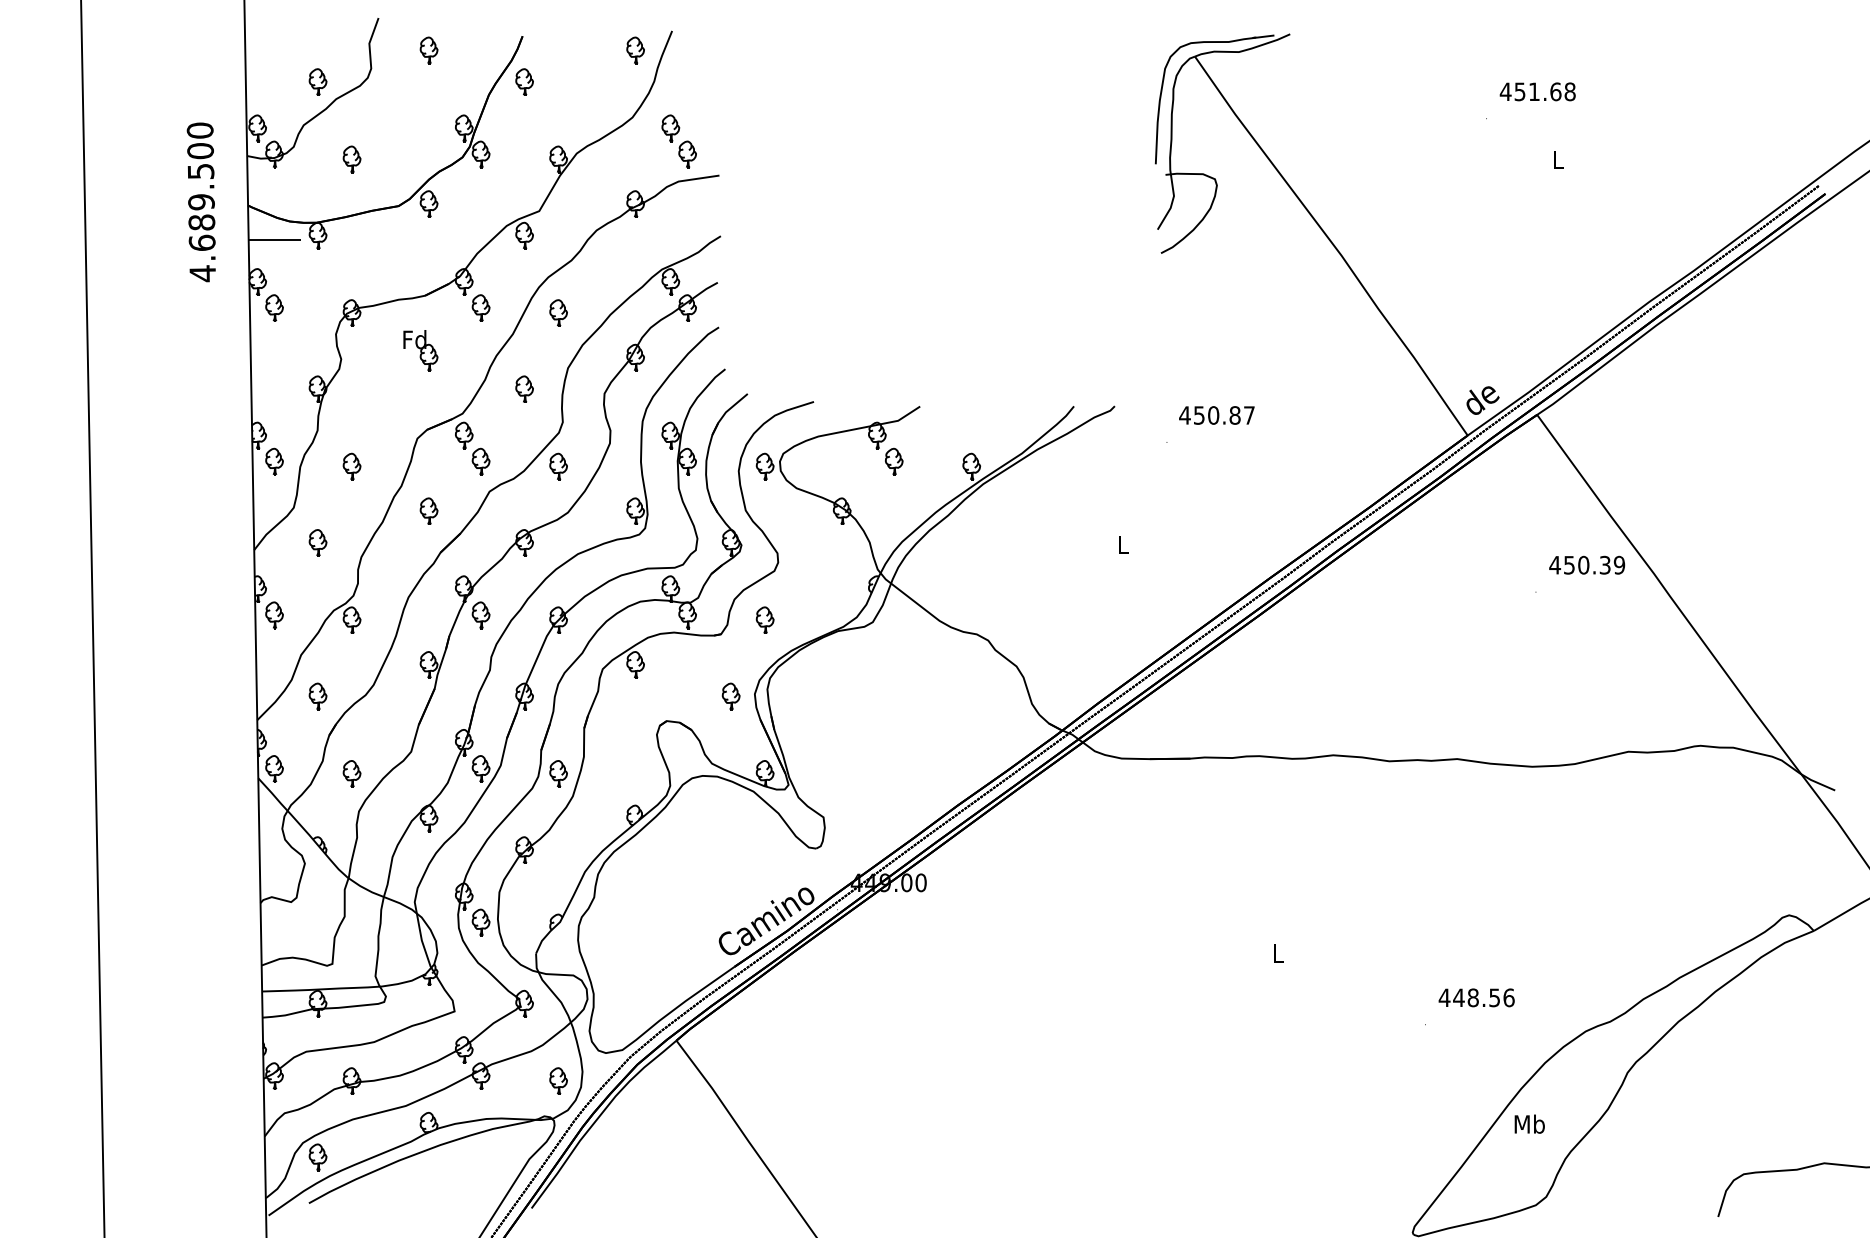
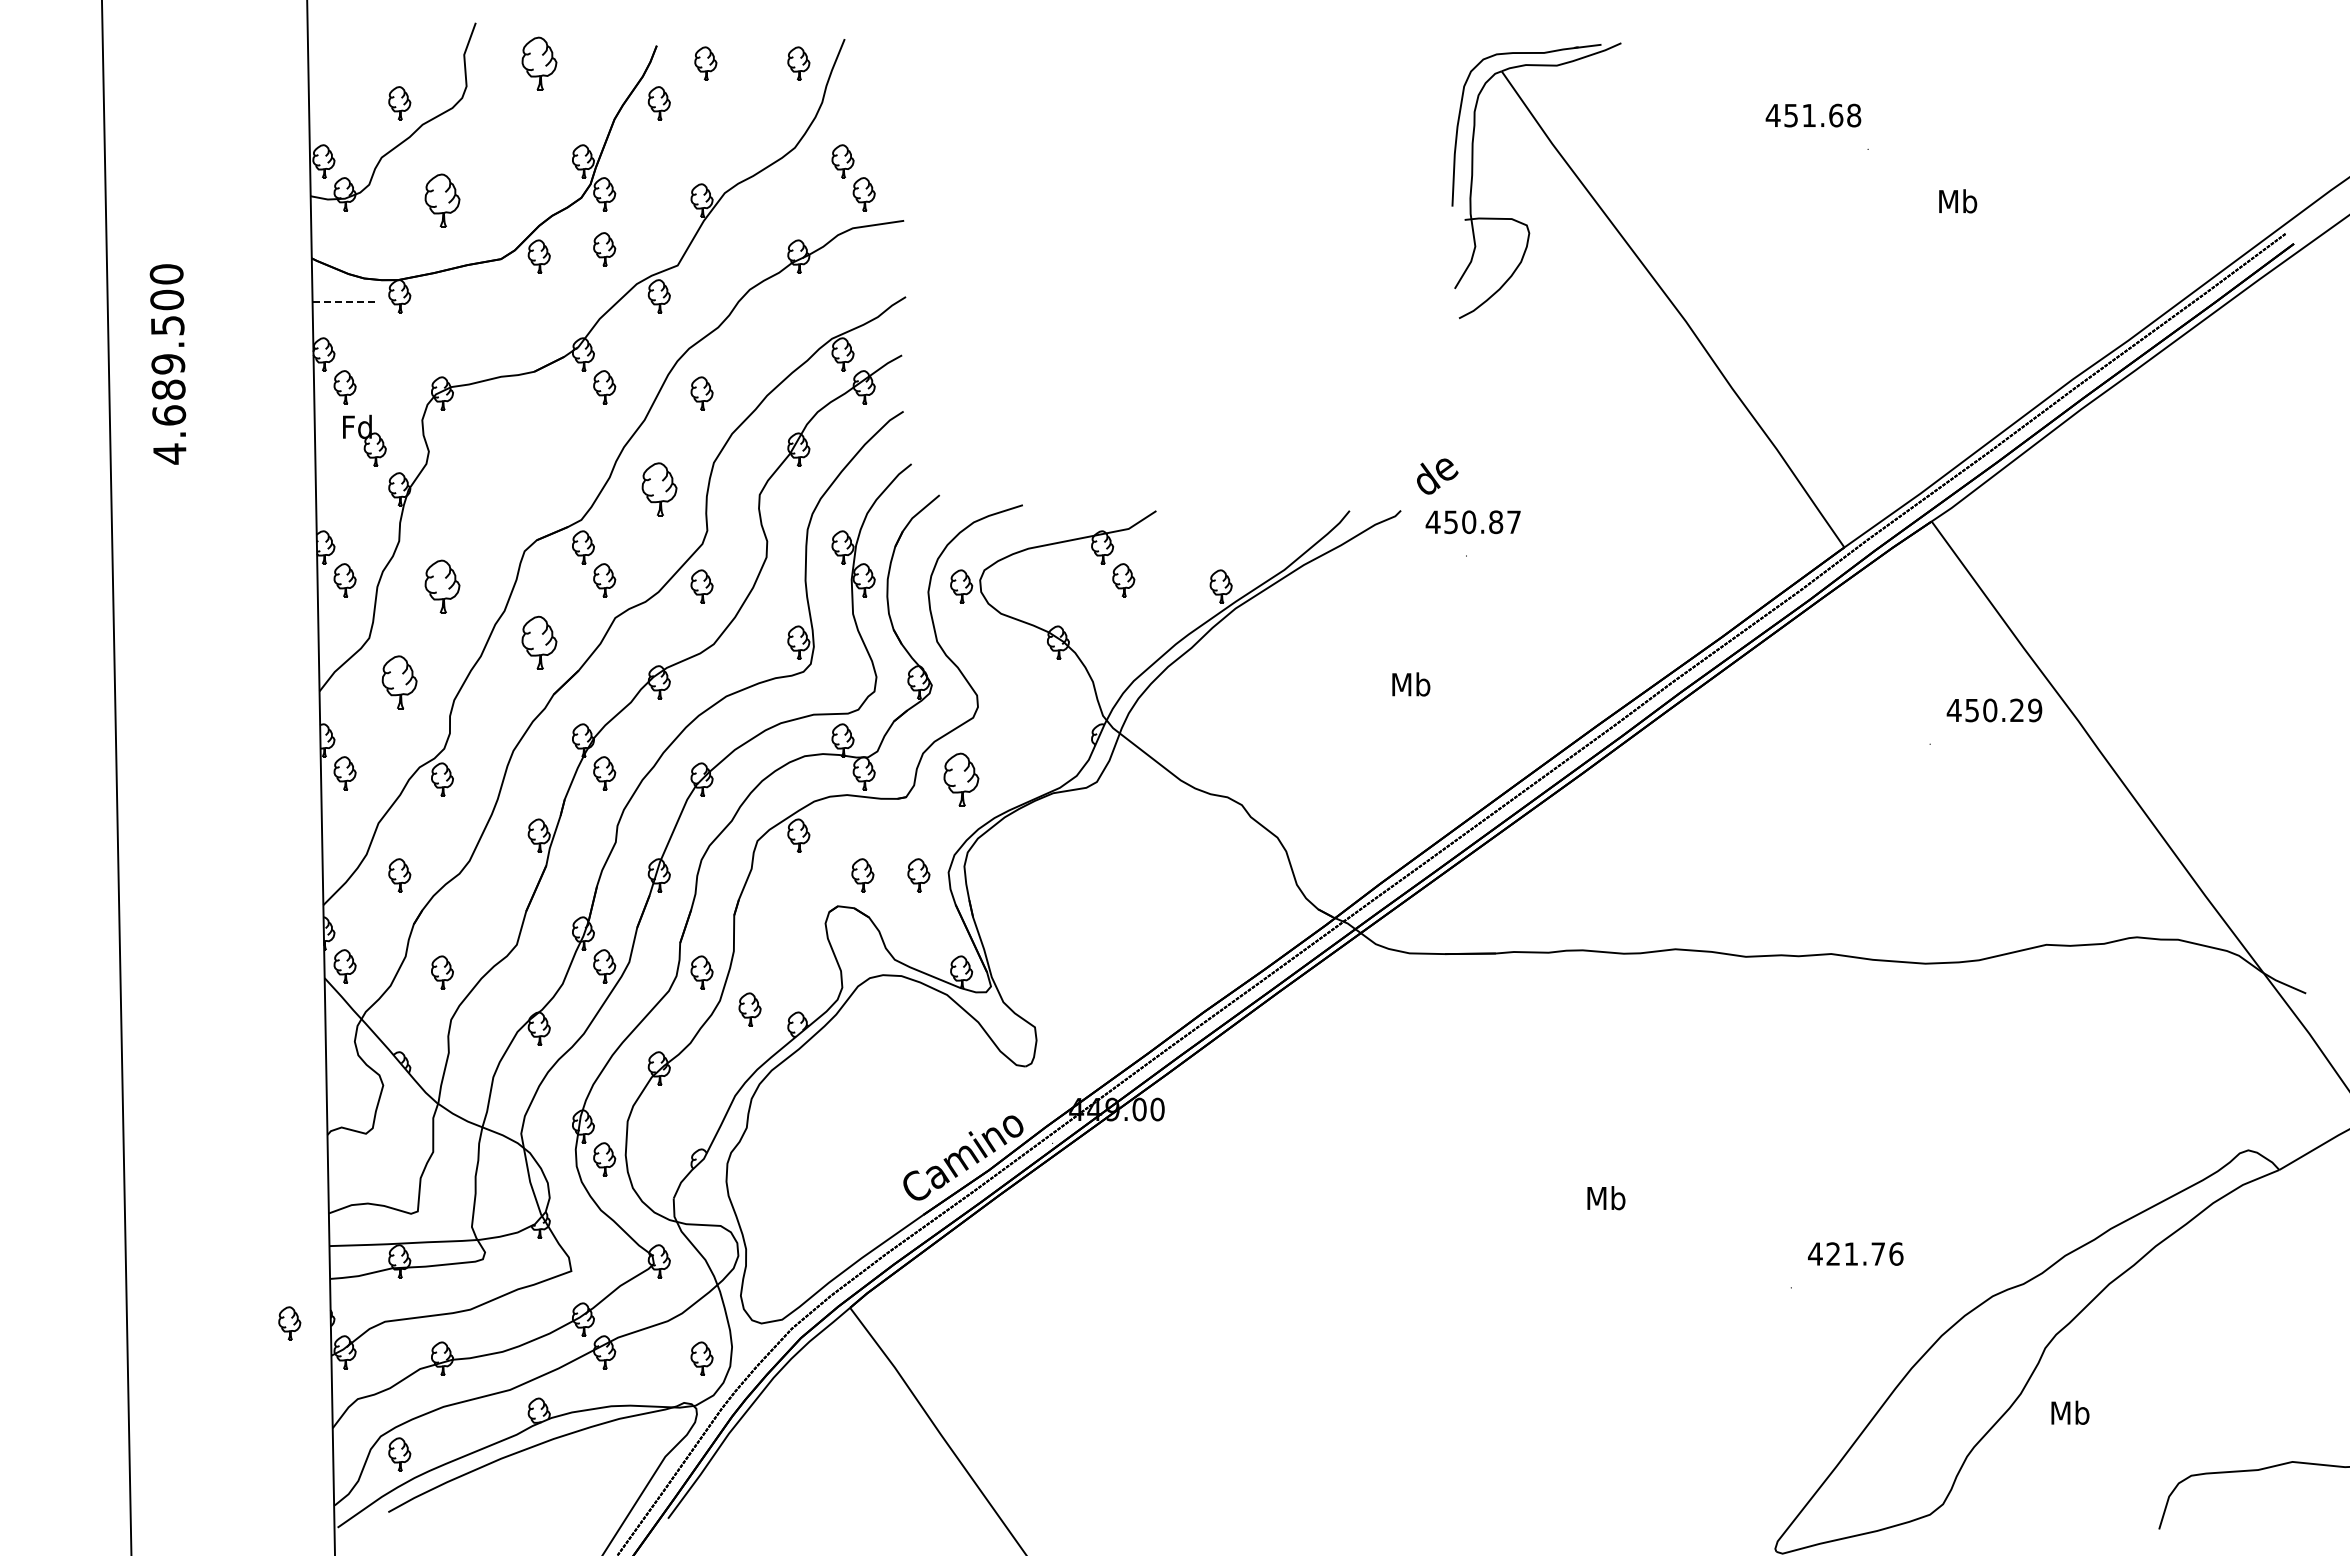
part: (428, 50) -> (538, 63), size x1.6
part: (561, 50) -> (705, 63), added
text: (1537, 91) -> (1813, 115), moved
part: (352, 159) -> (442, 200), size x1.6
text: (1558, 160) -> (1958, 201), L -> Mb
part: (480, 198) -> (604, 249), added
text: (200, 202) -> (167, 364), moved
line: (274, 239) -> (345, 301), solid -> dashed
part: (420, 350) -> (364, 440), moved
part: (523, 389) -> (658, 489), size x1.6
text: (1482, 400) -> (1437, 476), moved
text: (1216, 415) -> (1472, 522), moved
part: (352, 466) -> (442, 586), size x1.6
part: (428, 511) -> (538, 642), size x1.6
part: (317, 543) -> (399, 682), size x1.6
text: (1123, 544) -> (1411, 684), L -> Mb
text: (1604, 565) -> (2016, 710), 450.39 -> 450.29
part: (765, 620) -> (961, 779), size x1.6
part: (686, 696) -> (862, 875), added
part: (596, 803) -> (749, 1009), added
text: (1278, 953) -> (1606, 1198), L -> Mb
text: (1475, 997) -> (1854, 1253), 448.56 -> 421.76
part: (230, 1053) -> (289, 1323), added
text: (1529, 1123) -> (2070, 1412), moved

